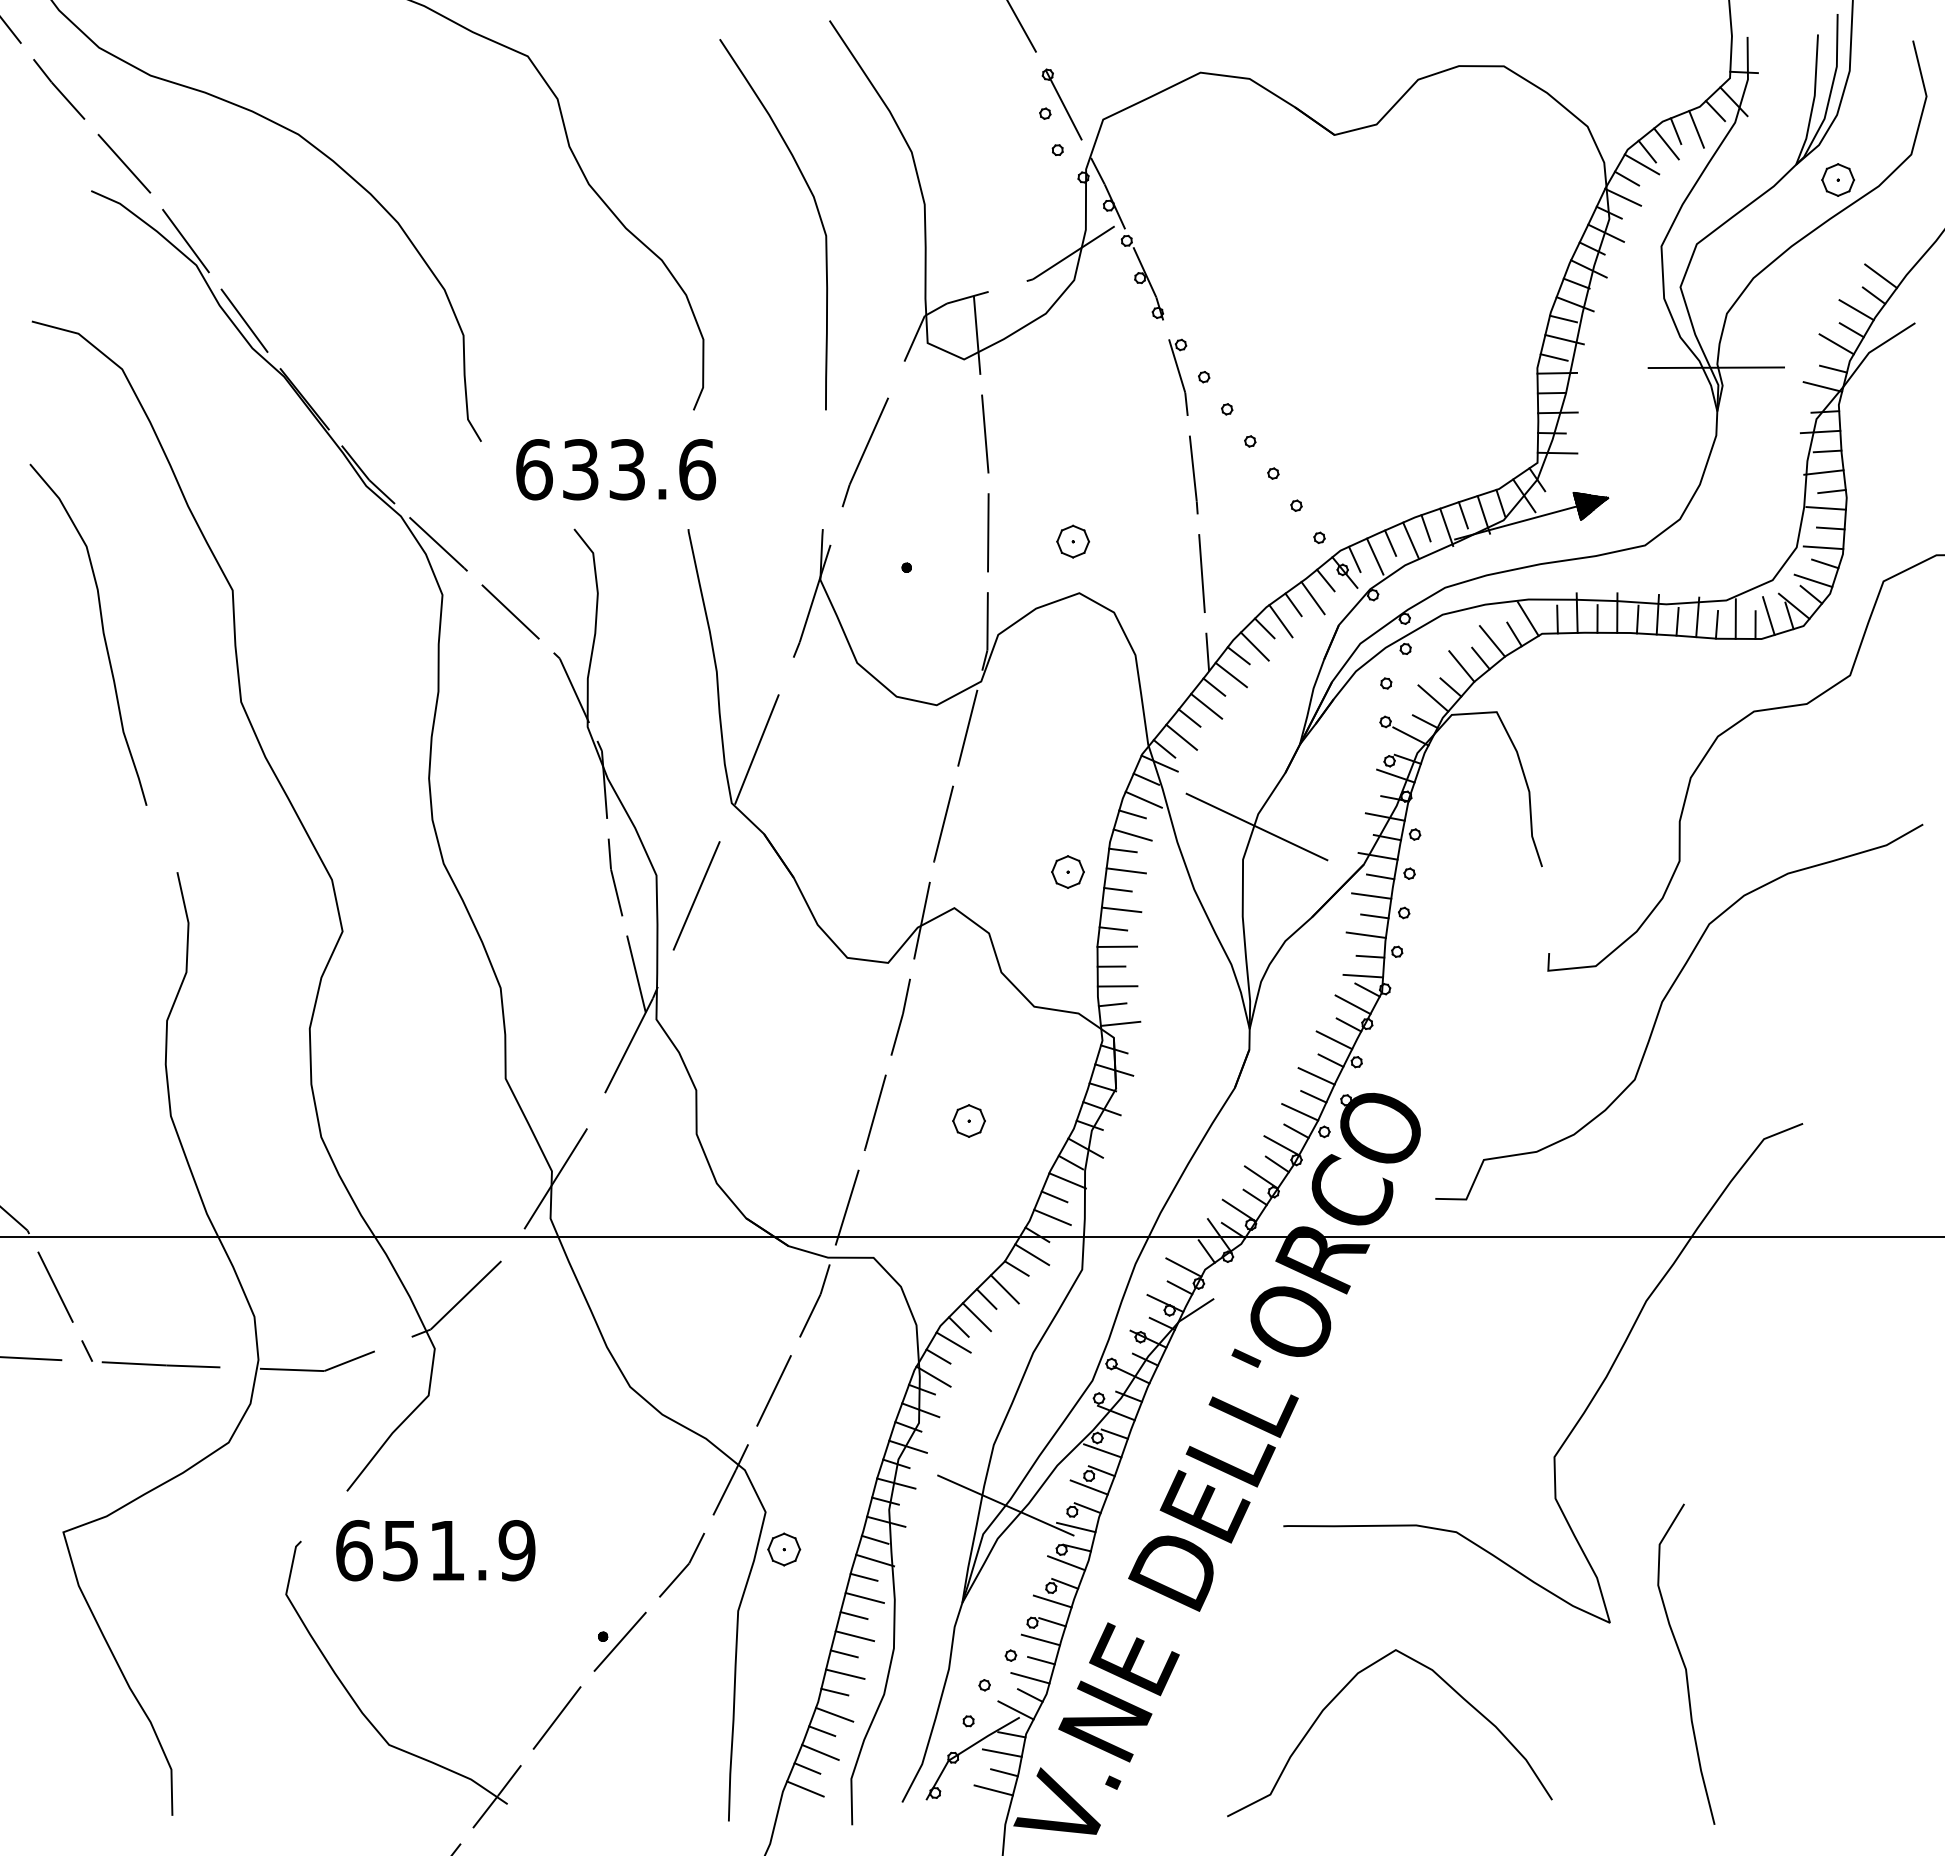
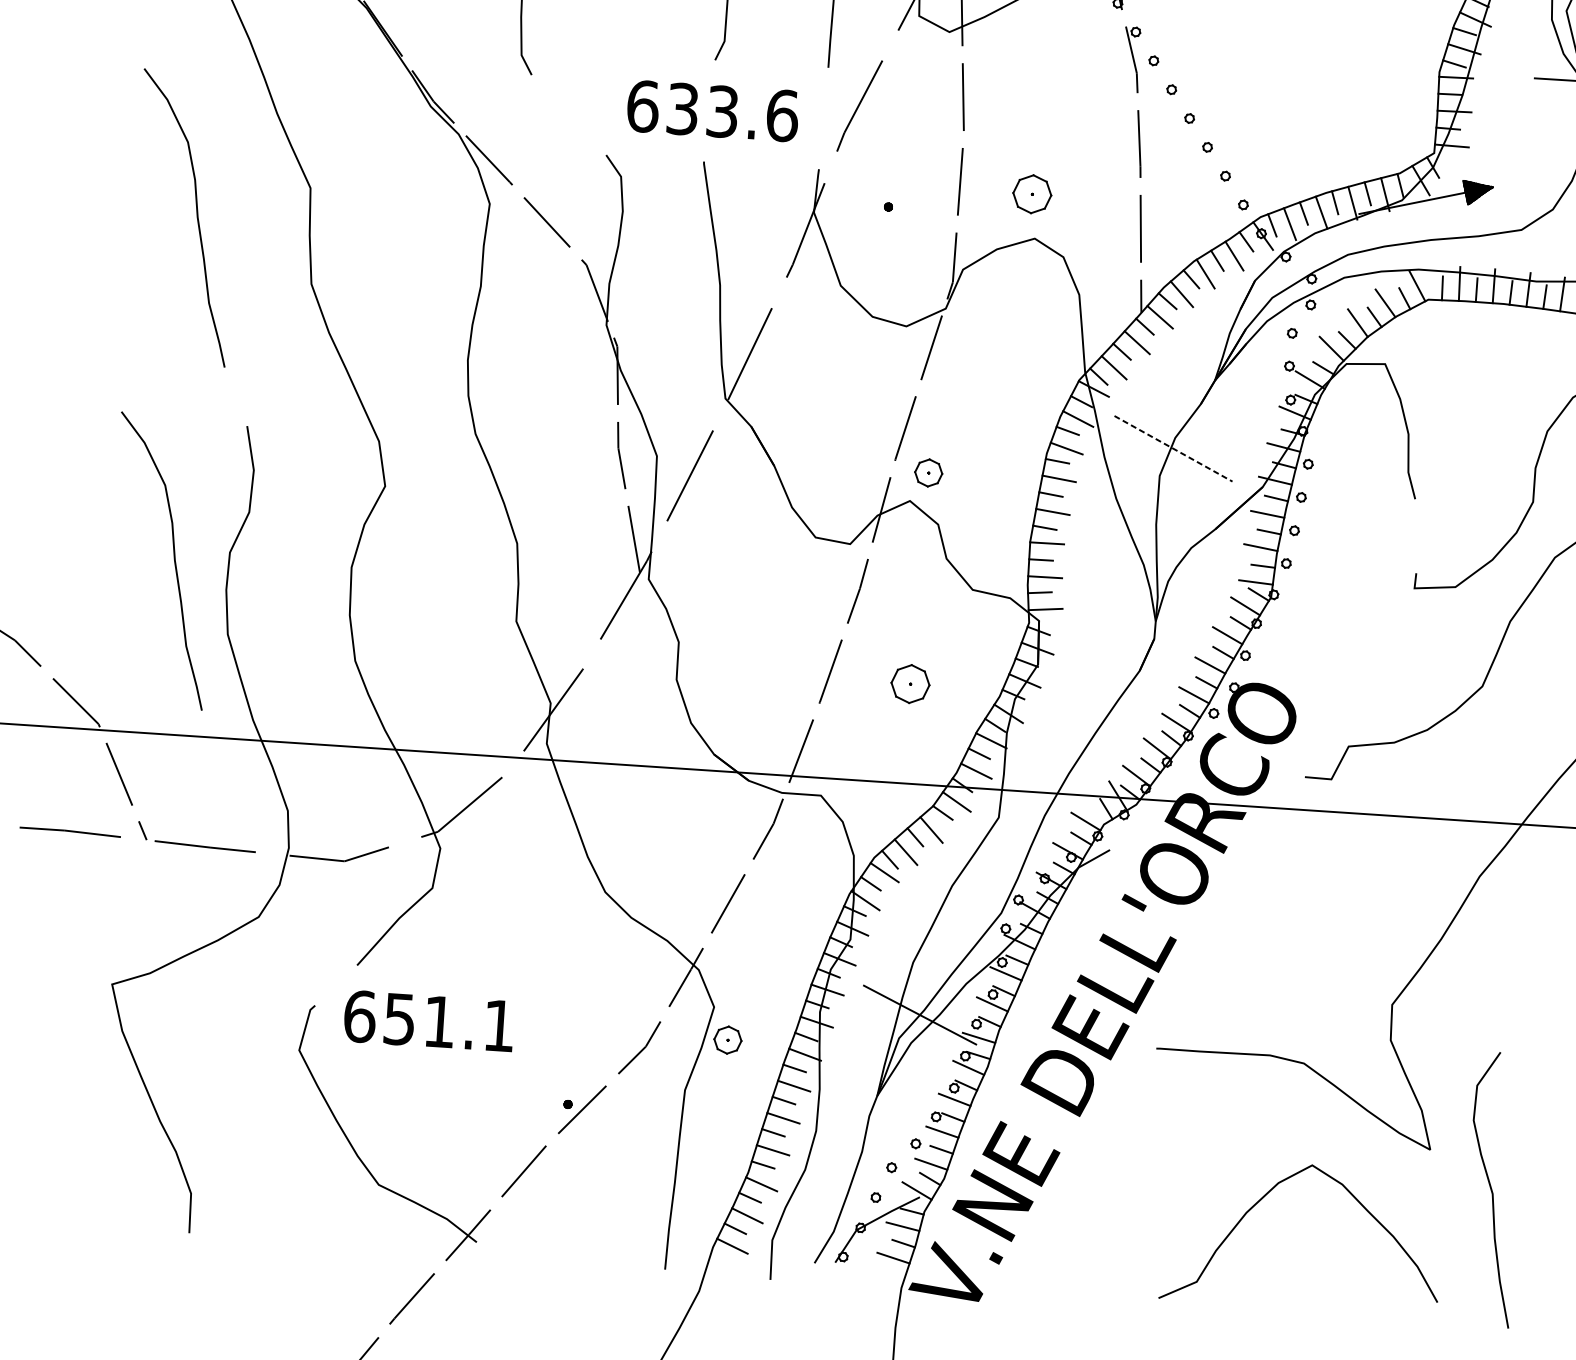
text: (616, 469) -> (713, 111), moved
part: (1073, 541) -> (1032, 194), size x1.4
line: (1257, 827) -> (1173, 449), solid -> dashed
part: (1067, 871) -> (928, 472), moved
curve: (102, 1034) -> (173, 560), added
part: (968, 1120) -> (909, 683), size x1.4
text: (516, 1550) -> (498, 1025), 651.9 -> 651.1
curve: (1343, 1690) -> (1265, 1196), moved

